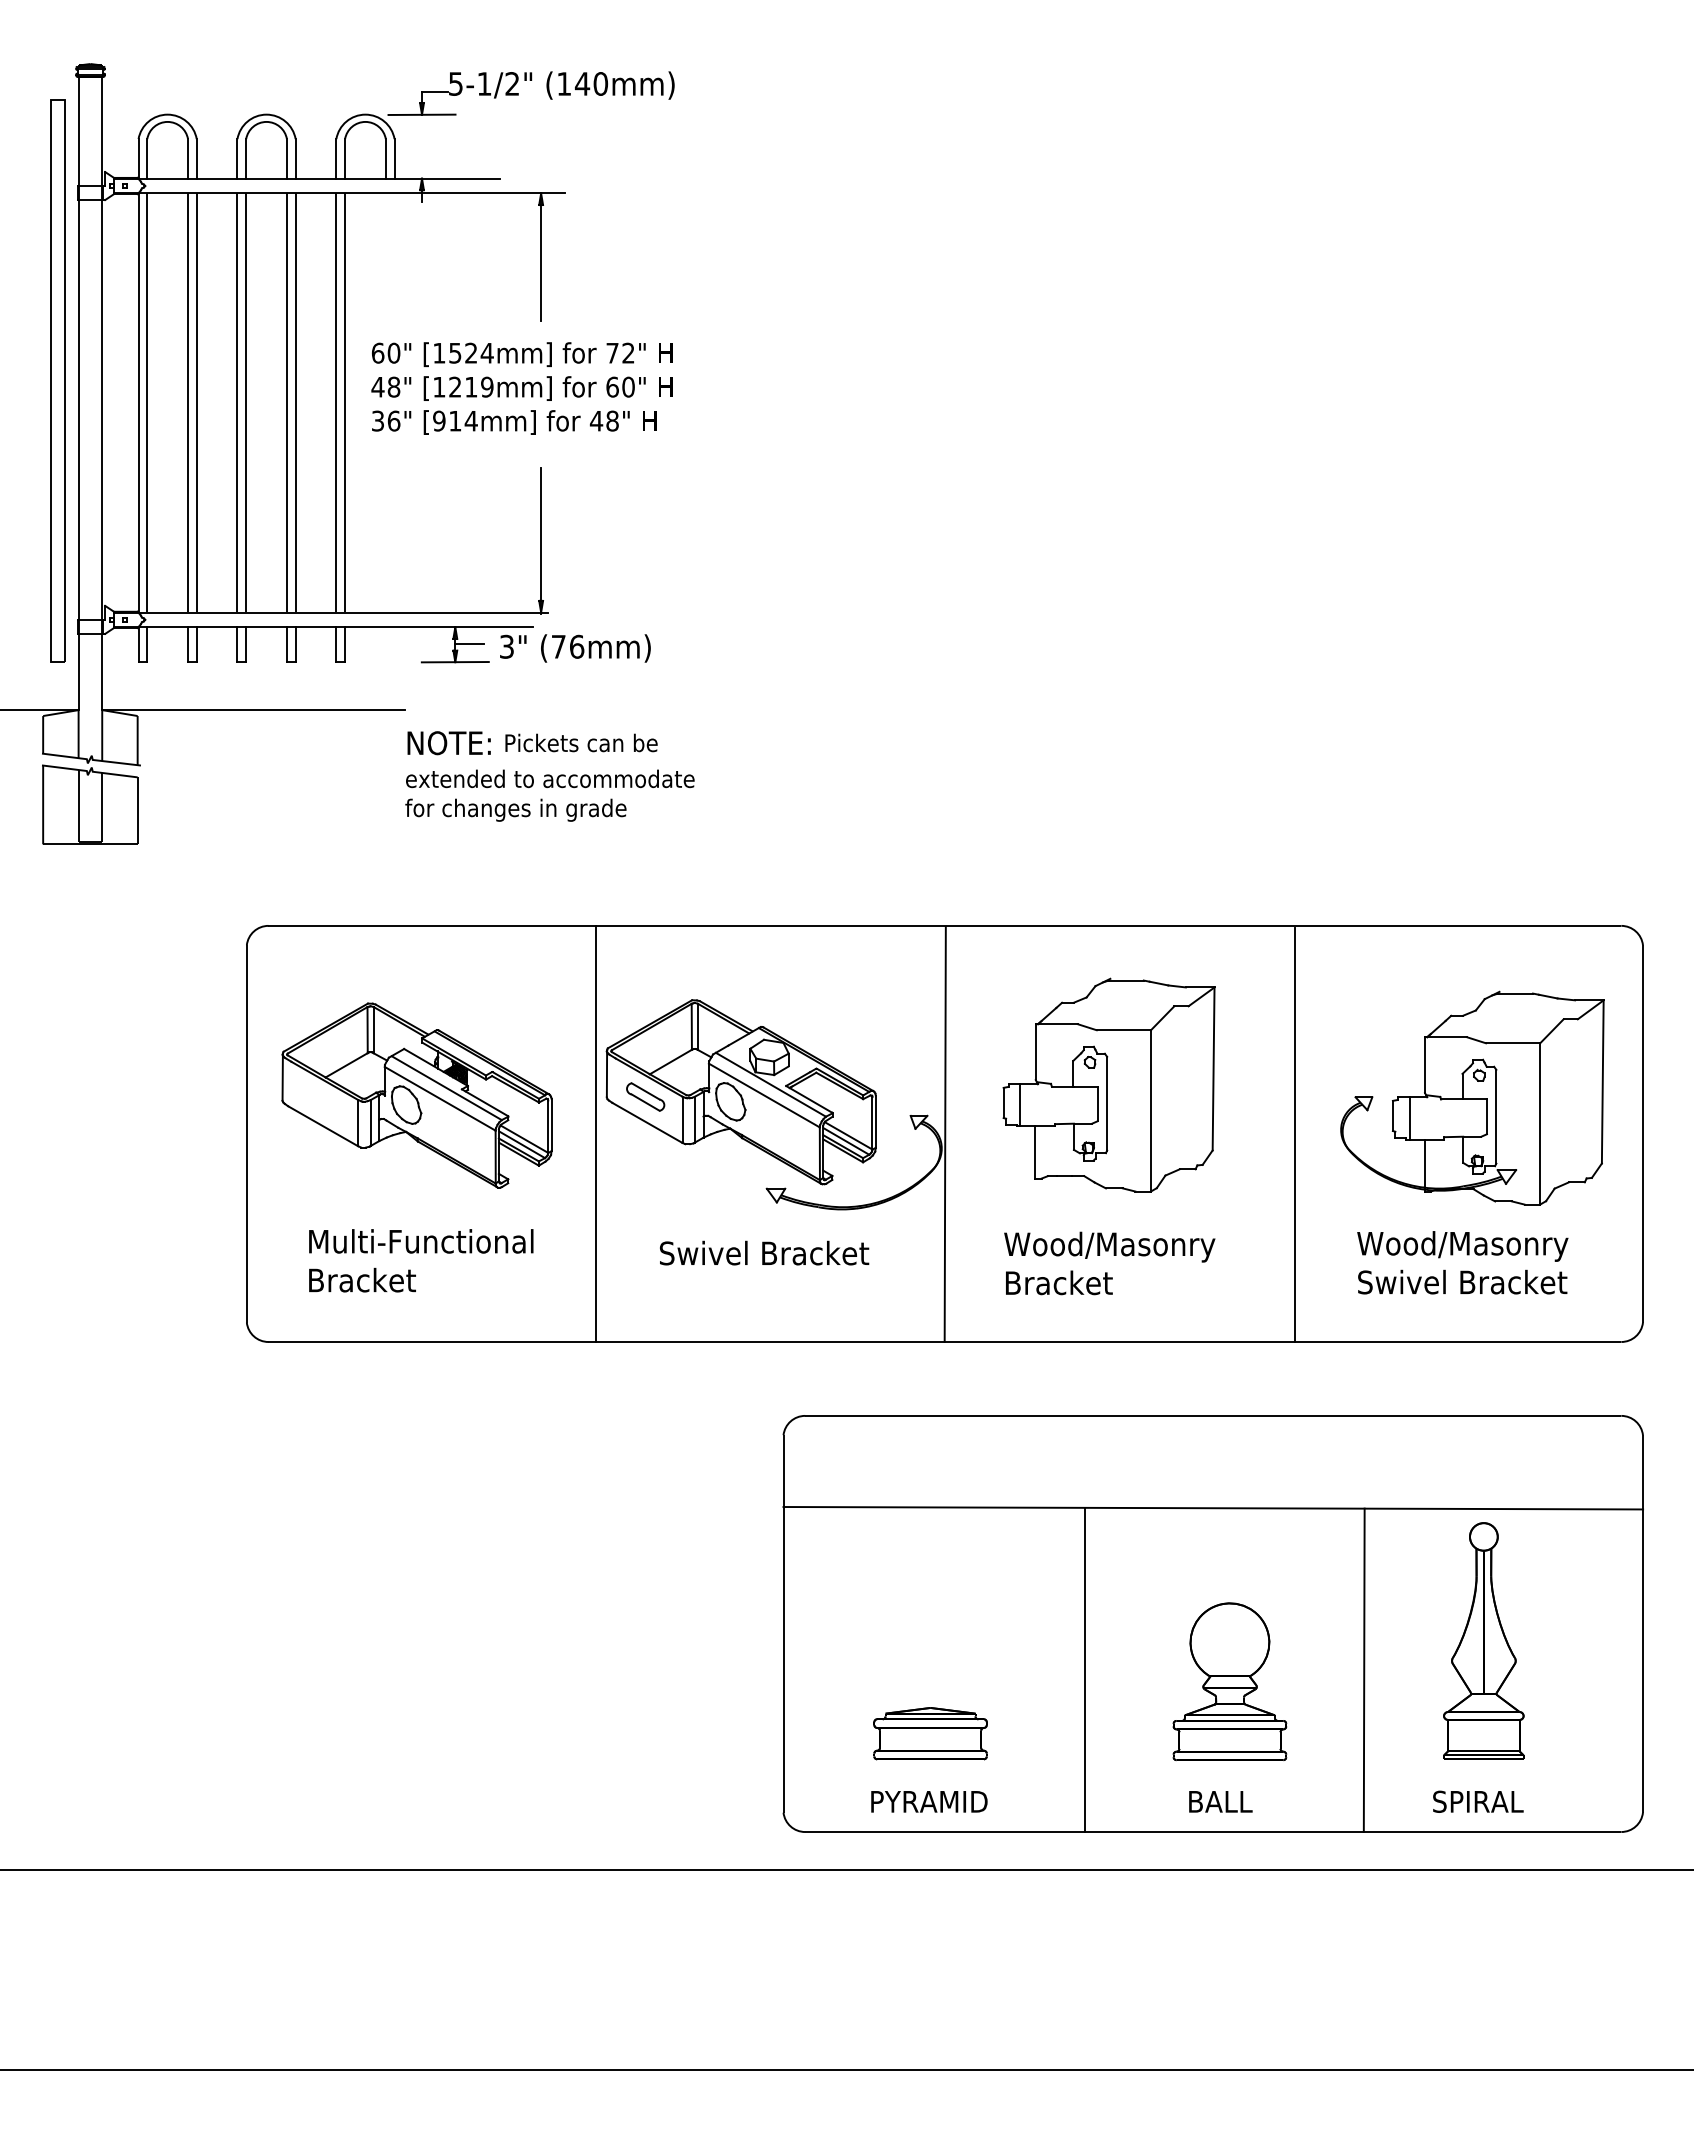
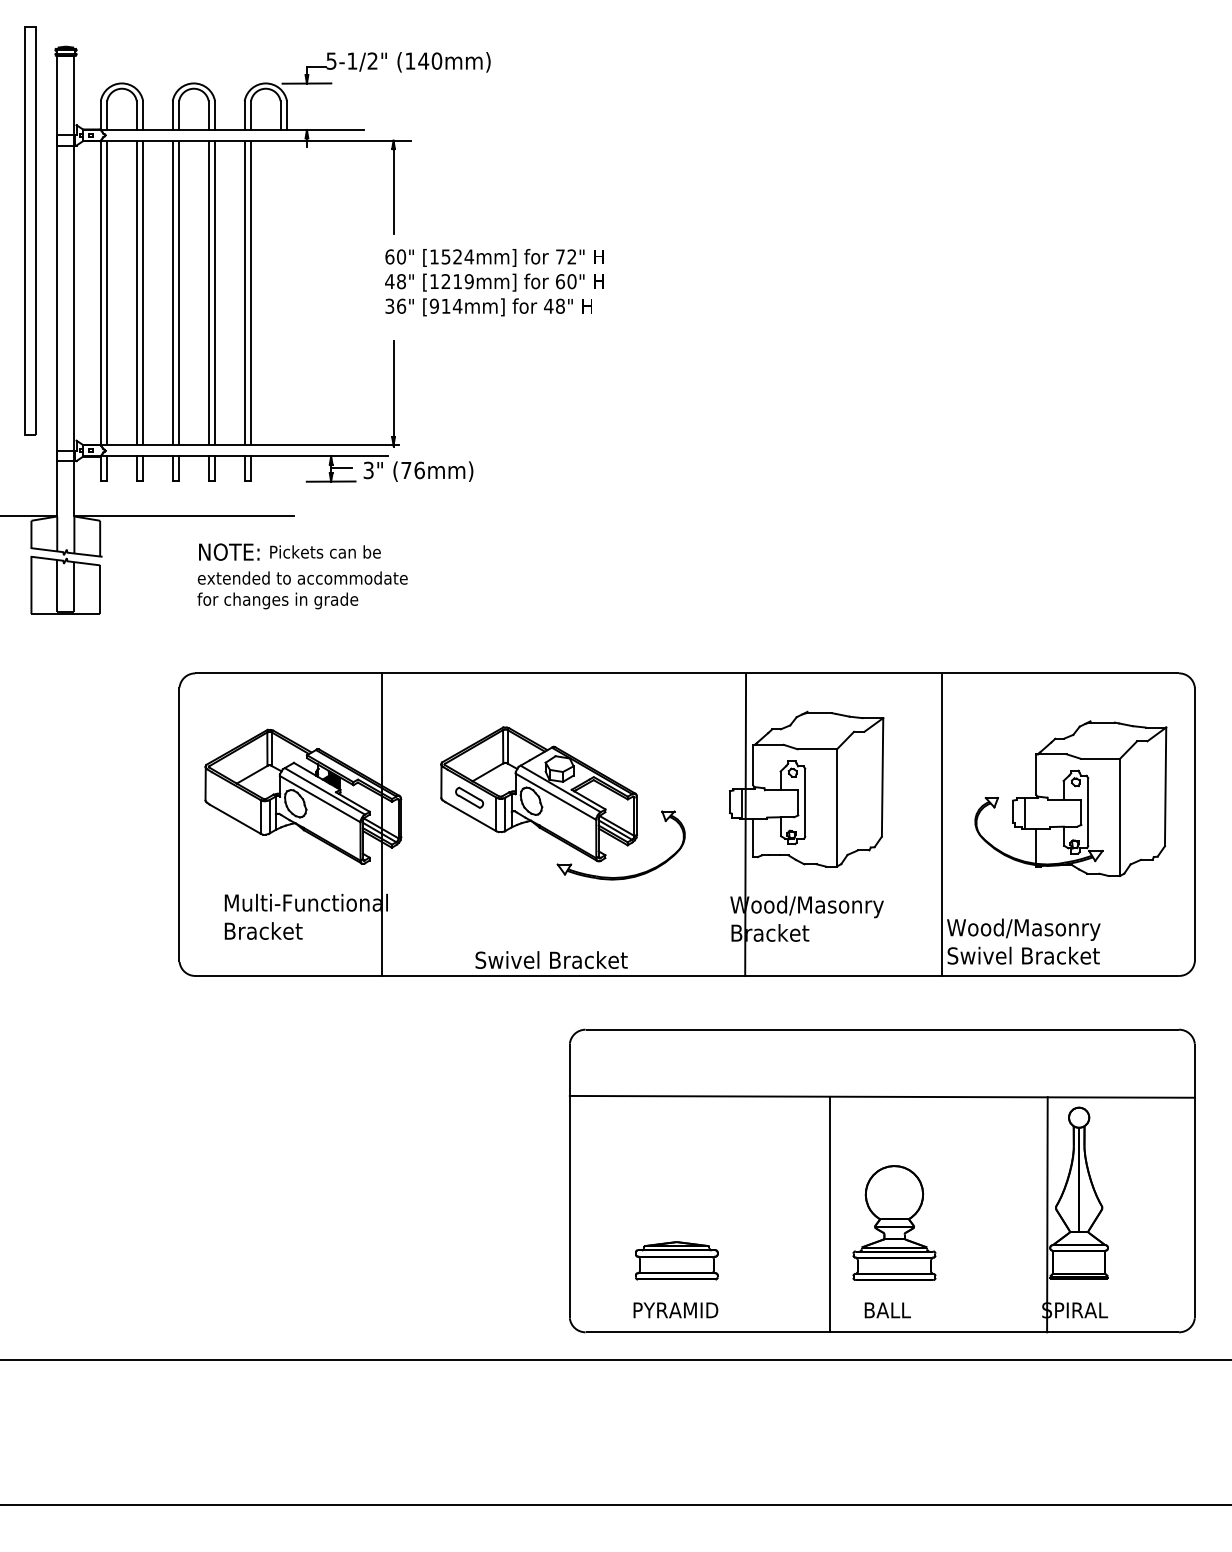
part: (57, 380) -> (30, 230), moved
text: (521, 388) -> (494, 282), moved
text: (549, 776) -> (302, 576), moved
line: (595, 1133) -> (381, 824), moved
line: (944, 1134) -> (745, 825), moved
text: (764, 1252) -> (551, 959), moved
text: (1462, 1262) -> (1023, 941), moved
line: (1084, 1669) -> (830, 1214), moved
line: (1363, 1670) -> (1046, 1214), moved

